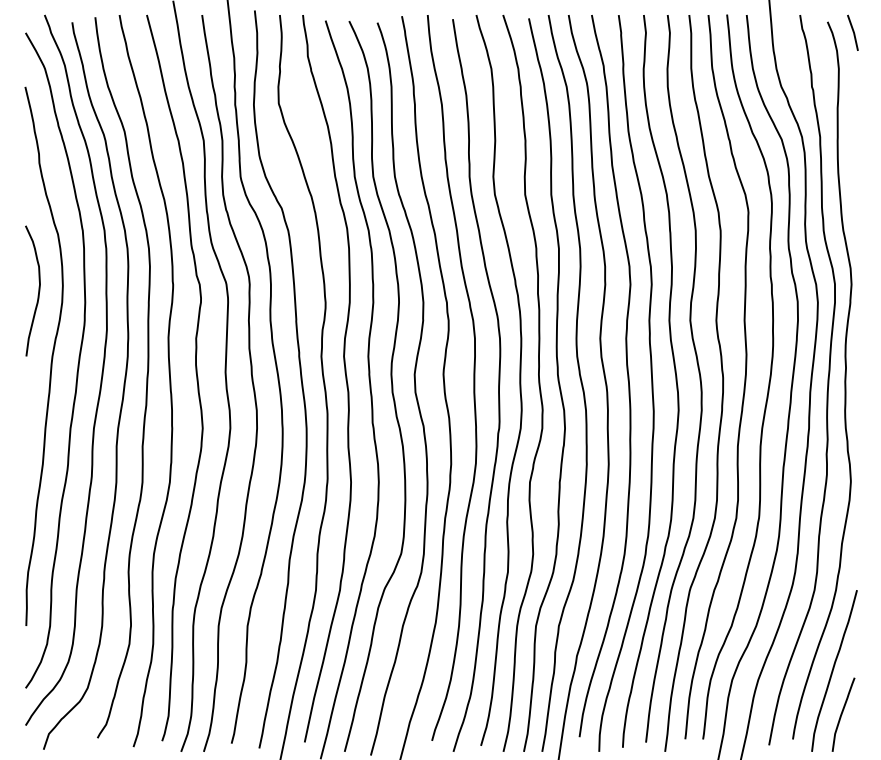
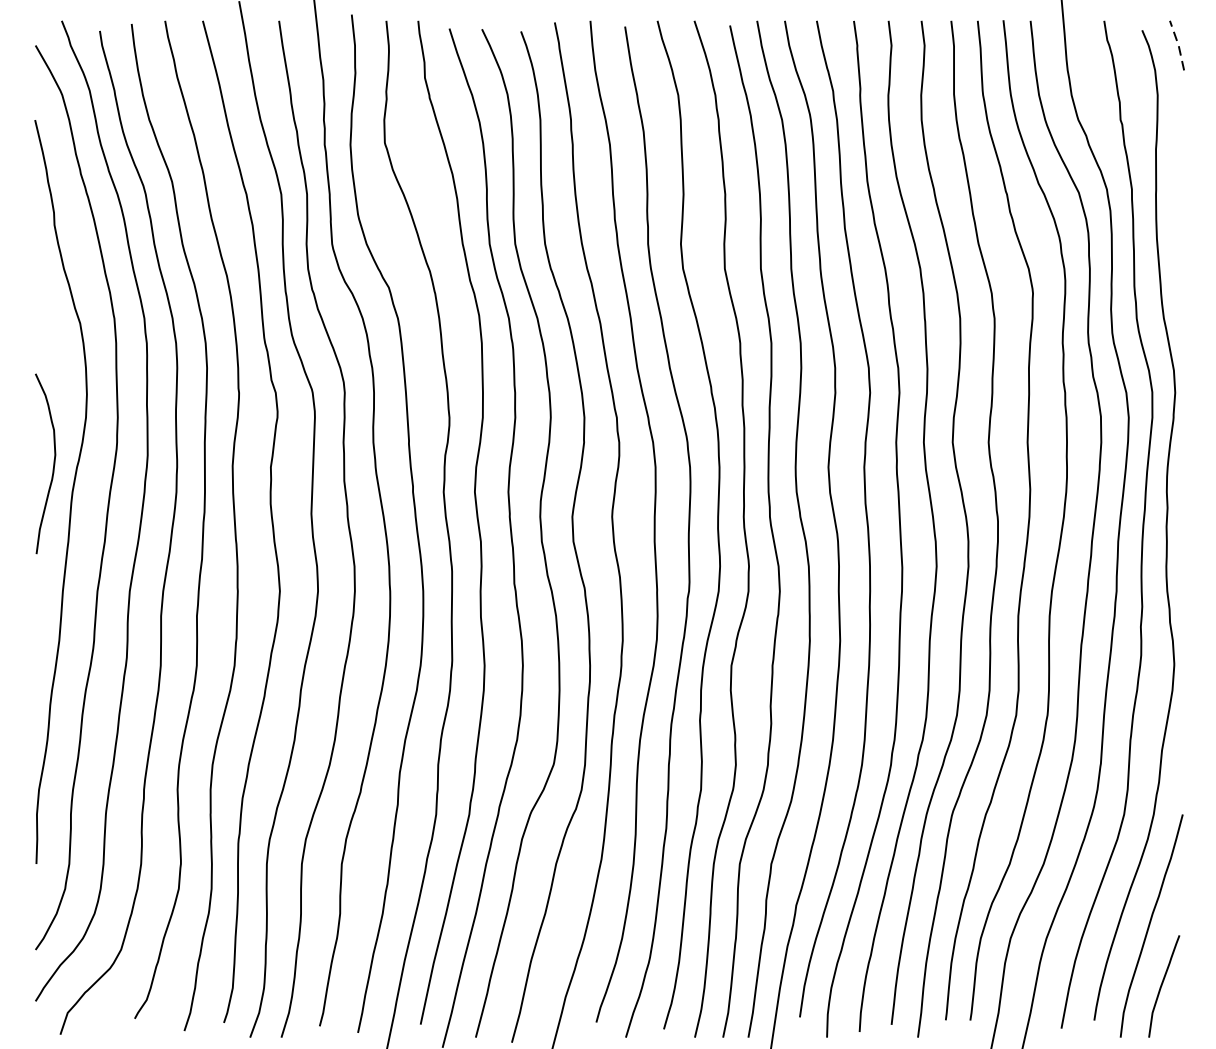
line: (854, 32) -> (1179, 44), solid -> dashed
curve: (38, 290) -> (53, 463), moved

